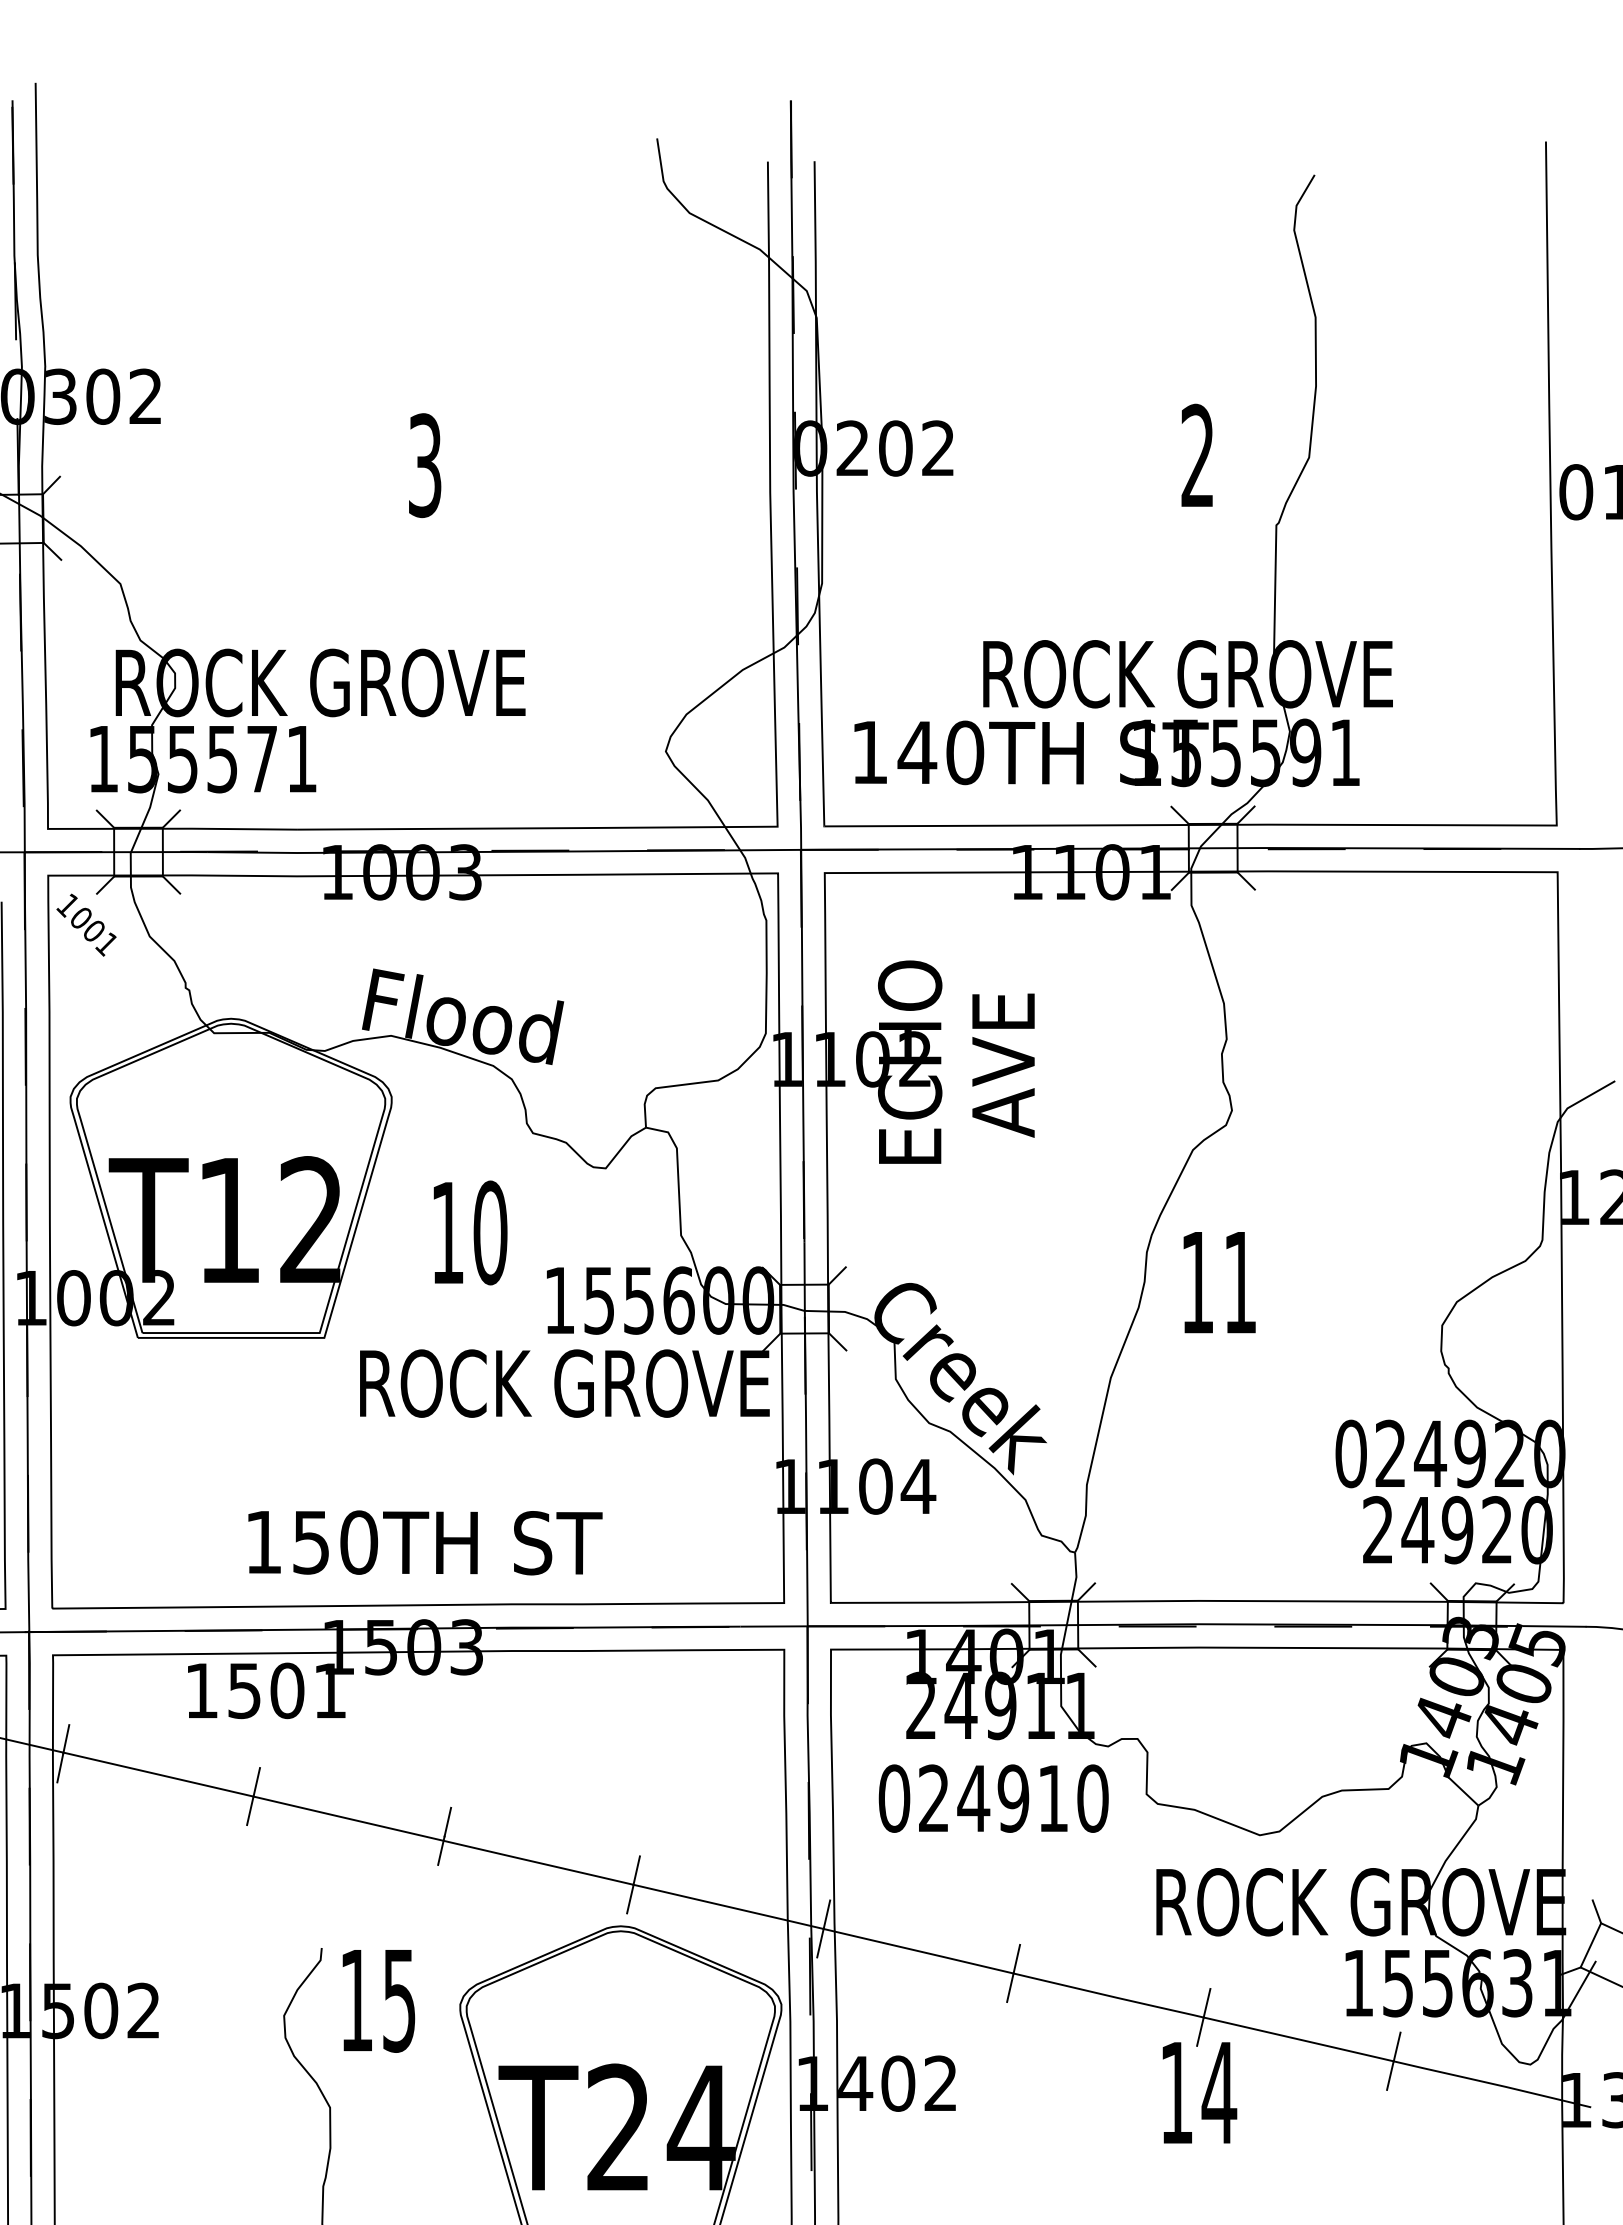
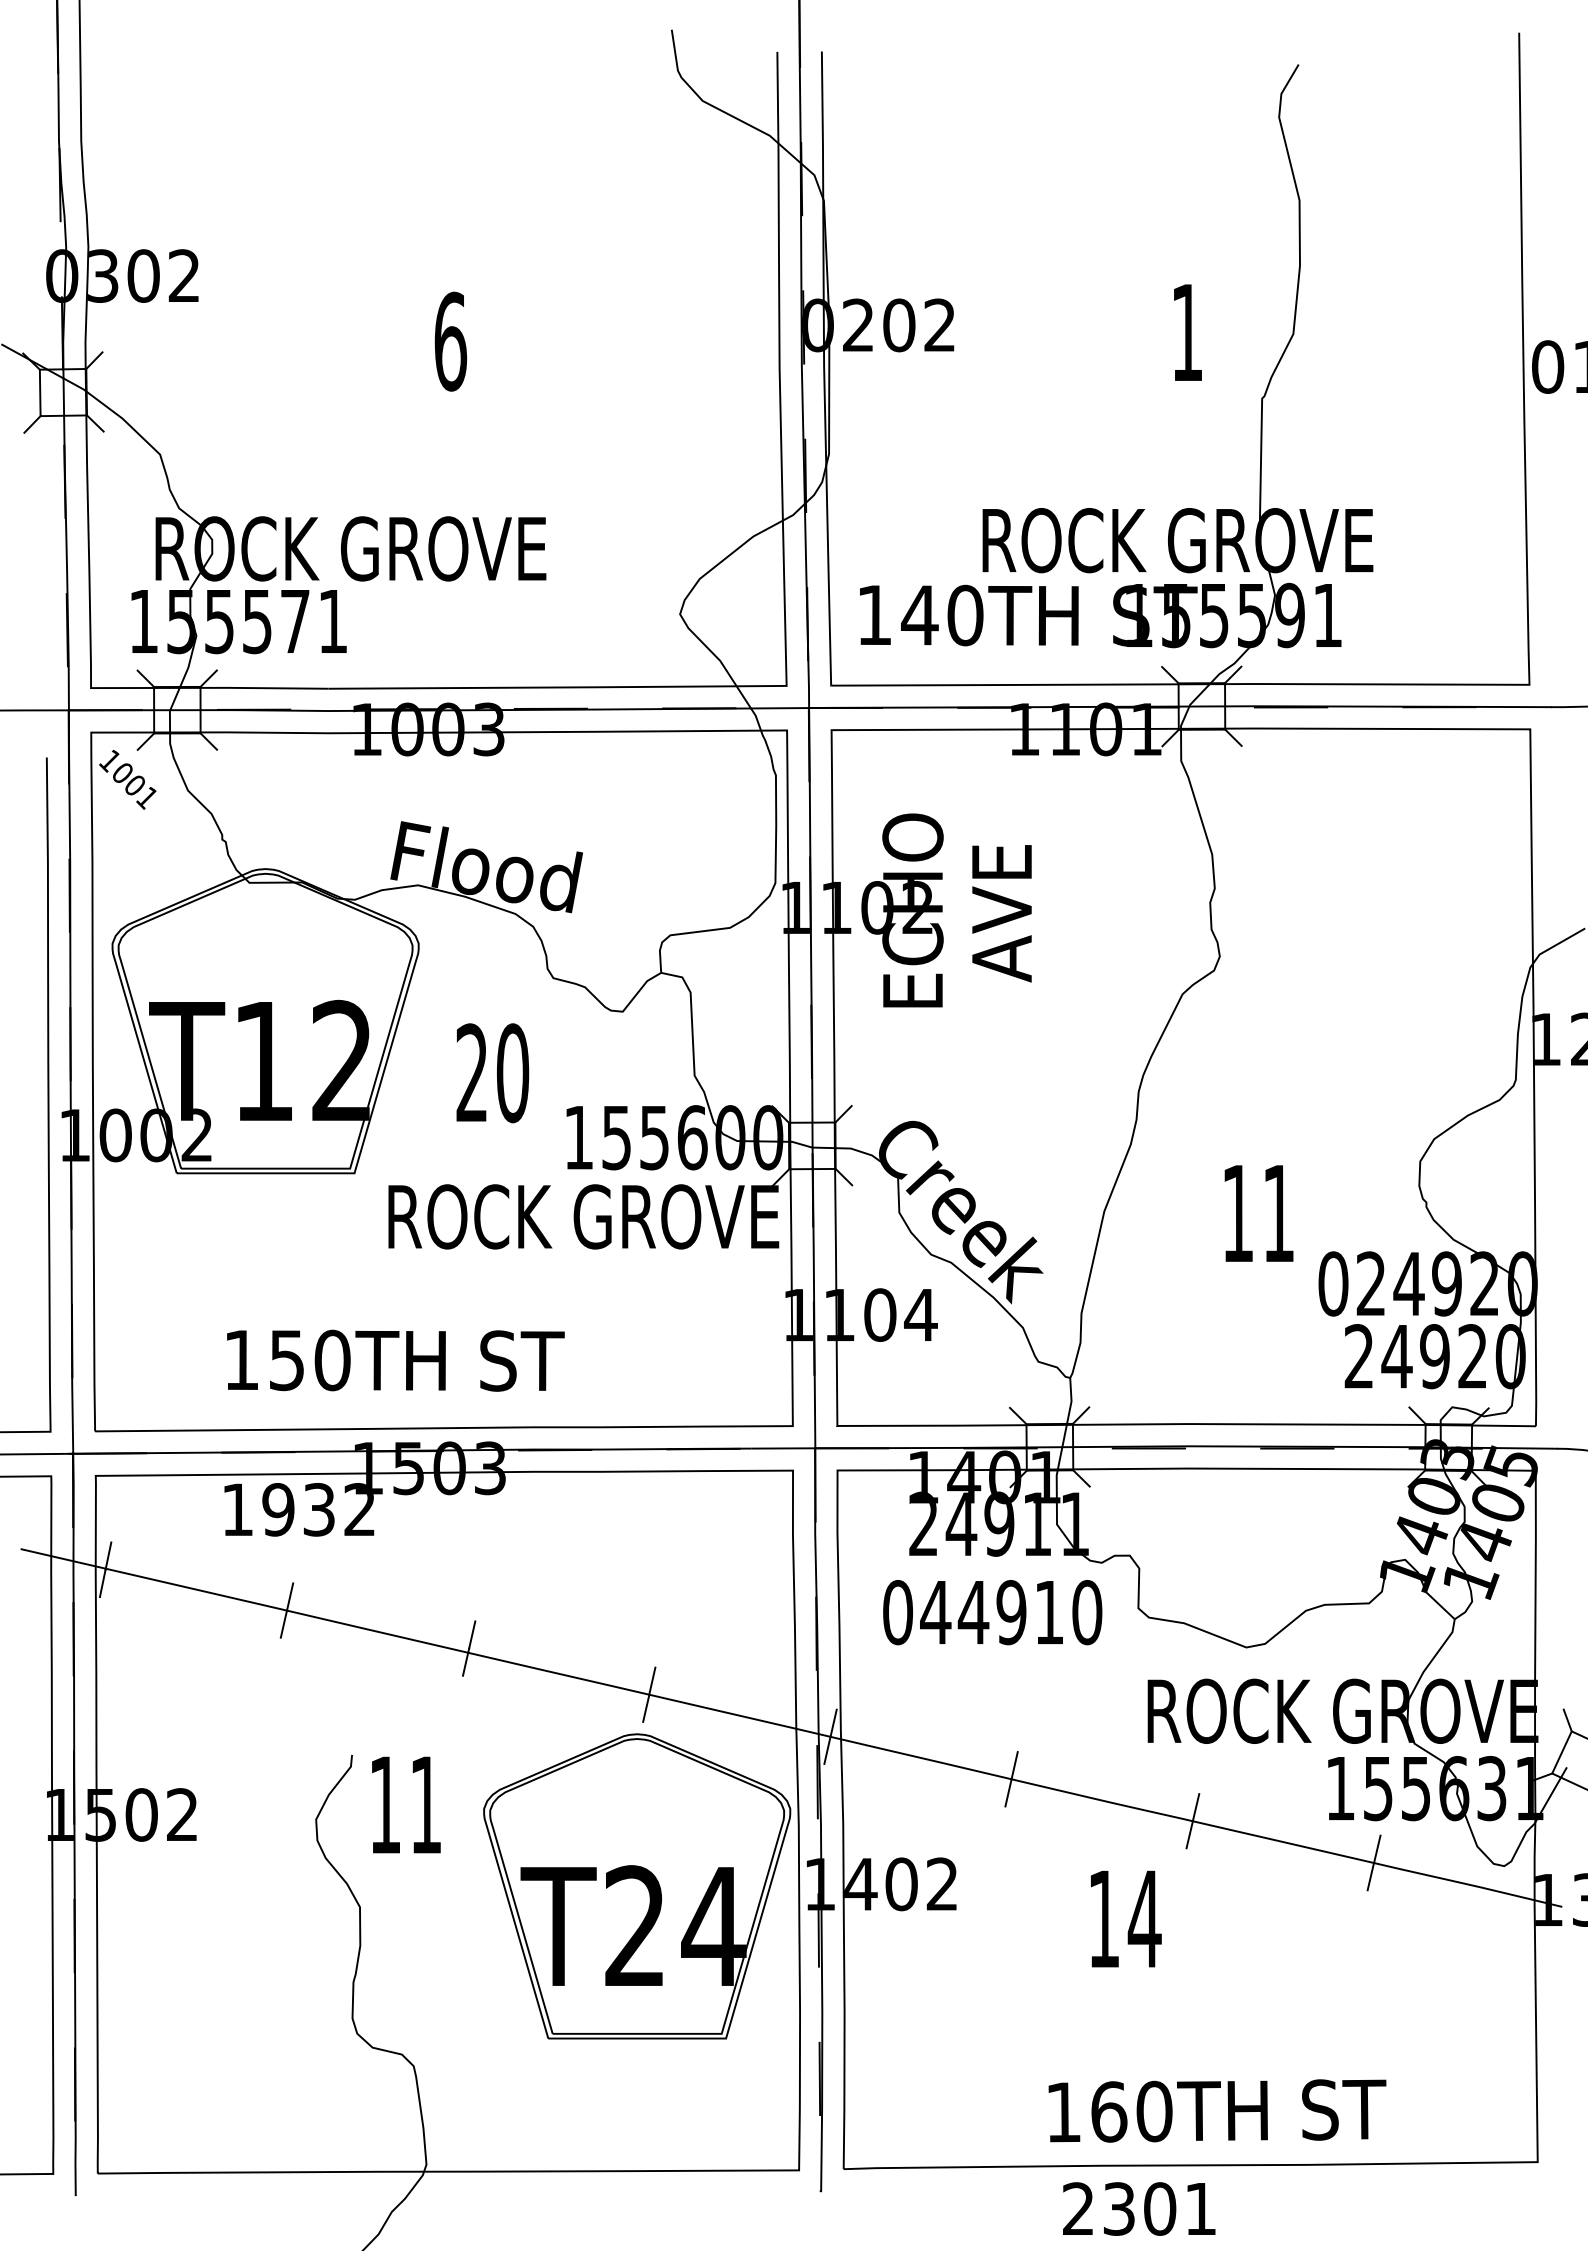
text: (1197, 454) -> (1186, 331), 2 -> 1
text: (425, 465) -> (450, 341), 3 -> 6
text: (447, 1232) -> (471, 1072), 10 -> 20
text: (1219, 1282) -> (1258, 1213), moved
text: (425, 1542) -> (395, 1360), moved
text: (286, 1690) -> (318, 1509), 1501 -> 1932
text: (933, 1798) -> (935, 1612), 024910 -> 044910
text: (398, 2001) -> (425, 1805), 15 -> 11
text: (1200, 2092) -> (1126, 1918), moved

